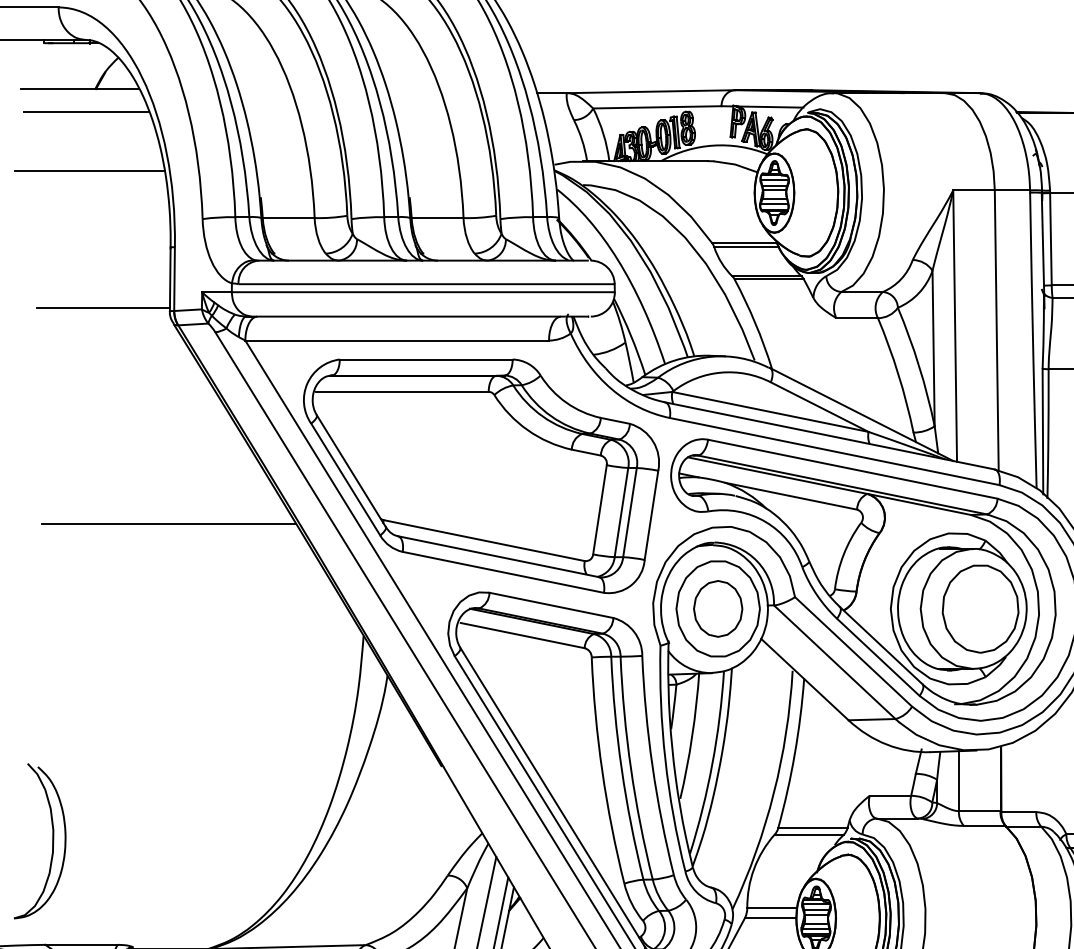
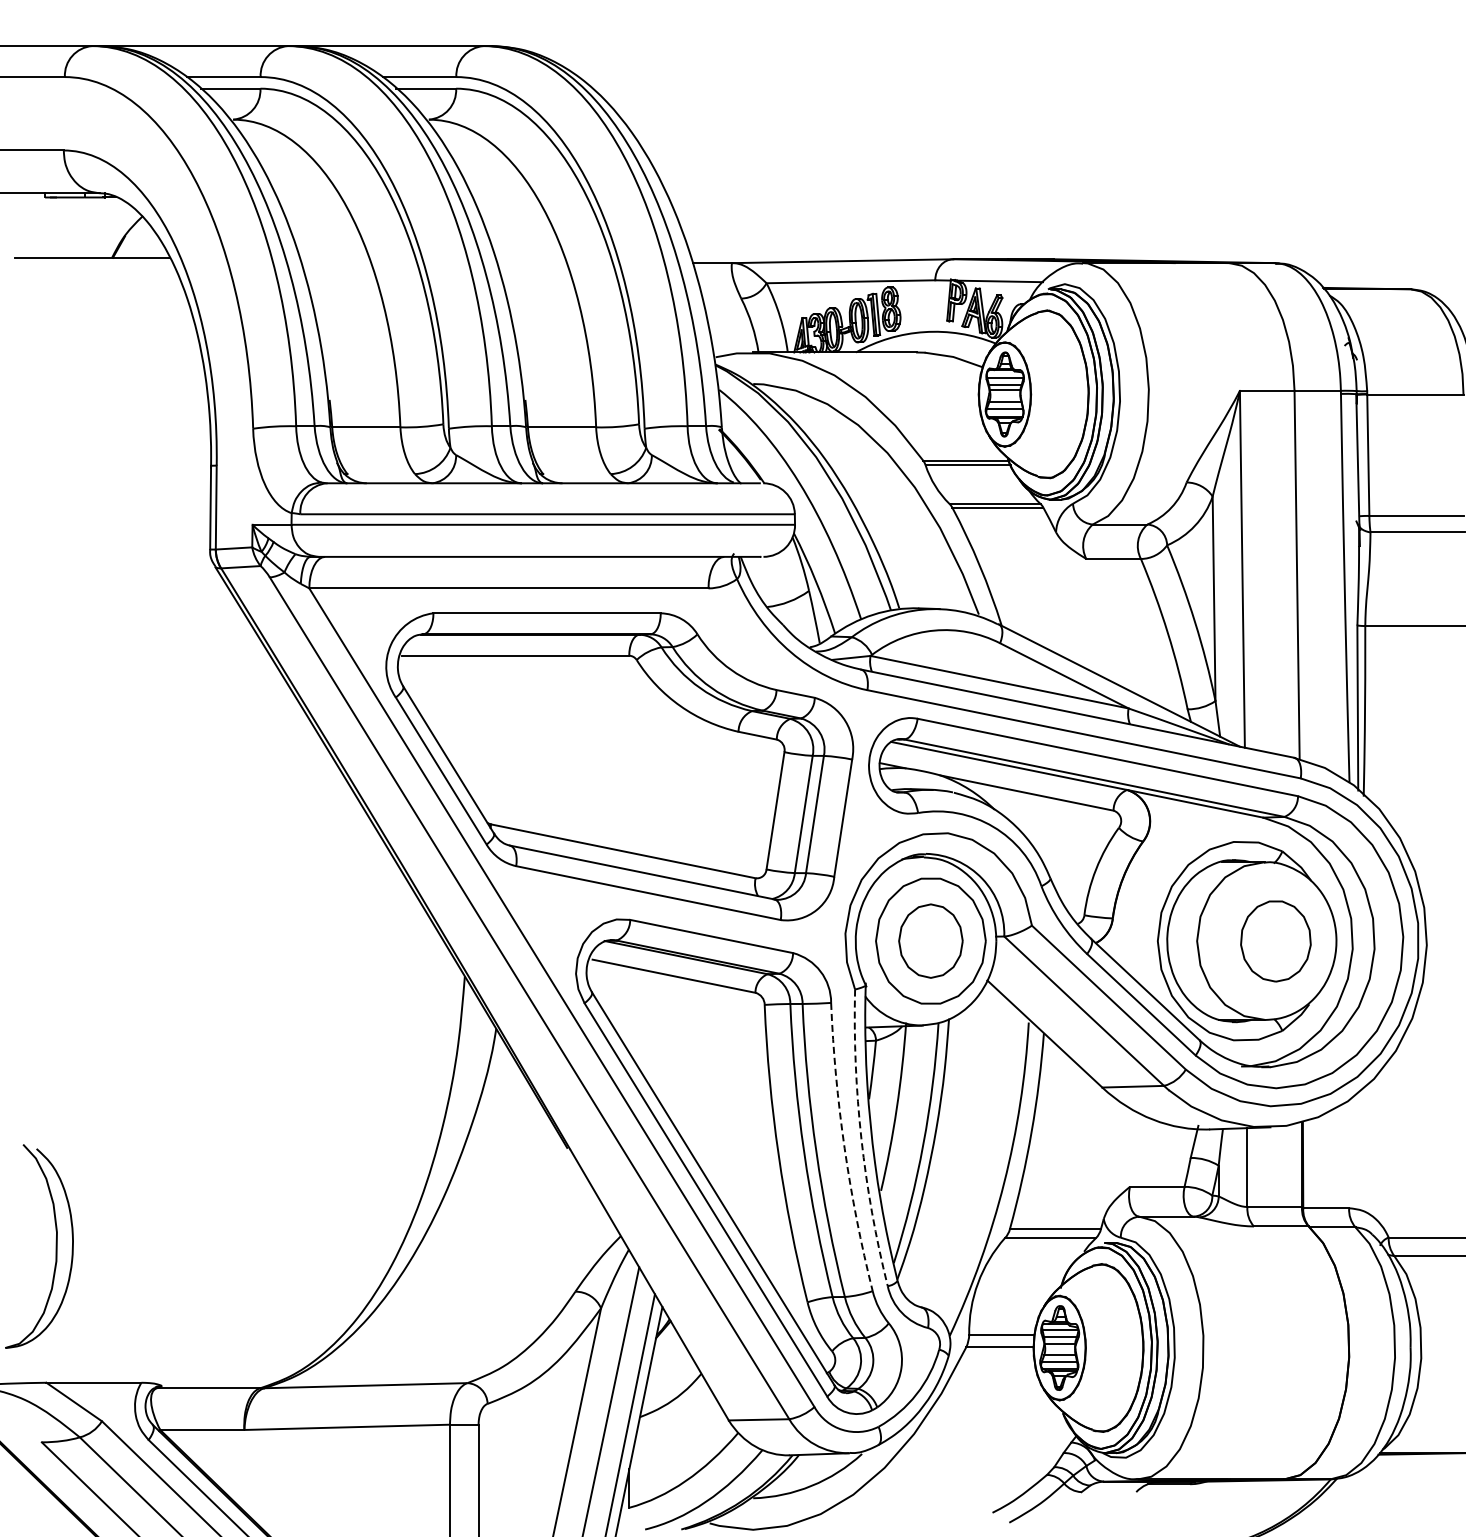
line: (85, 111) -> (99, 287), removed
line: (89, 171) -> (104, 365), removed
line: (103, 307) -> (122, 545), removed
line: (168, 523) -> (208, 829), removed
part: (980, 609) -> (1275, 941), size x0.7
arc: (665, 759) -> (861, 1138), solid -> dashed
arc: (652, 766) -> (844, 1148), solid -> dashed

